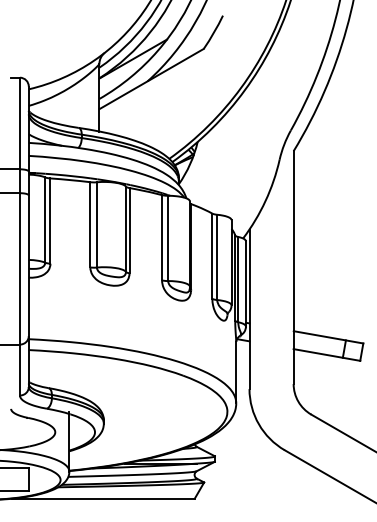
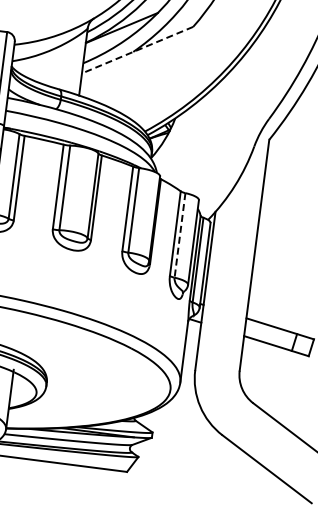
line: (151, 79) -> (137, 50), solid -> dashed
line: (217, 257) -> (180, 235), solid -> dashed

